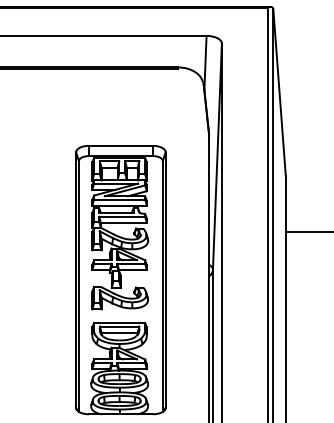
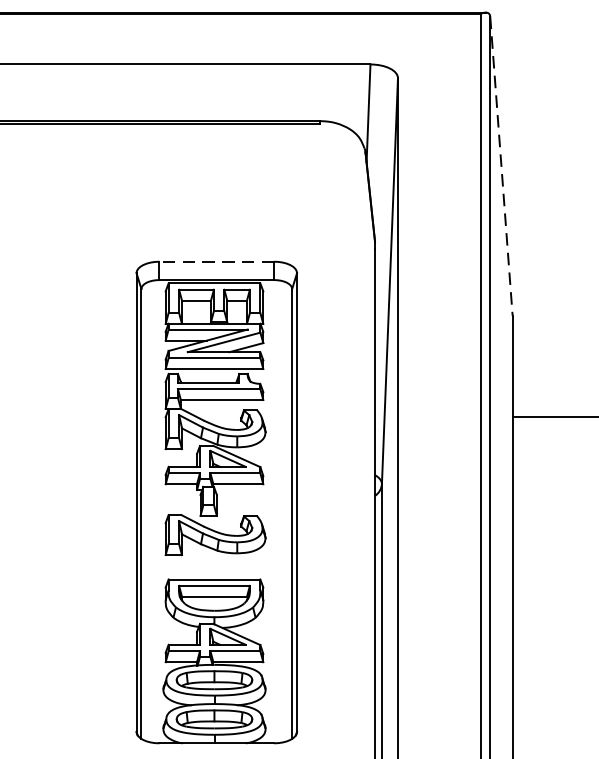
line: (279, 92) -> (501, 166), solid -> dashed
line: (120, 145) -> (216, 261), solid -> dashed

